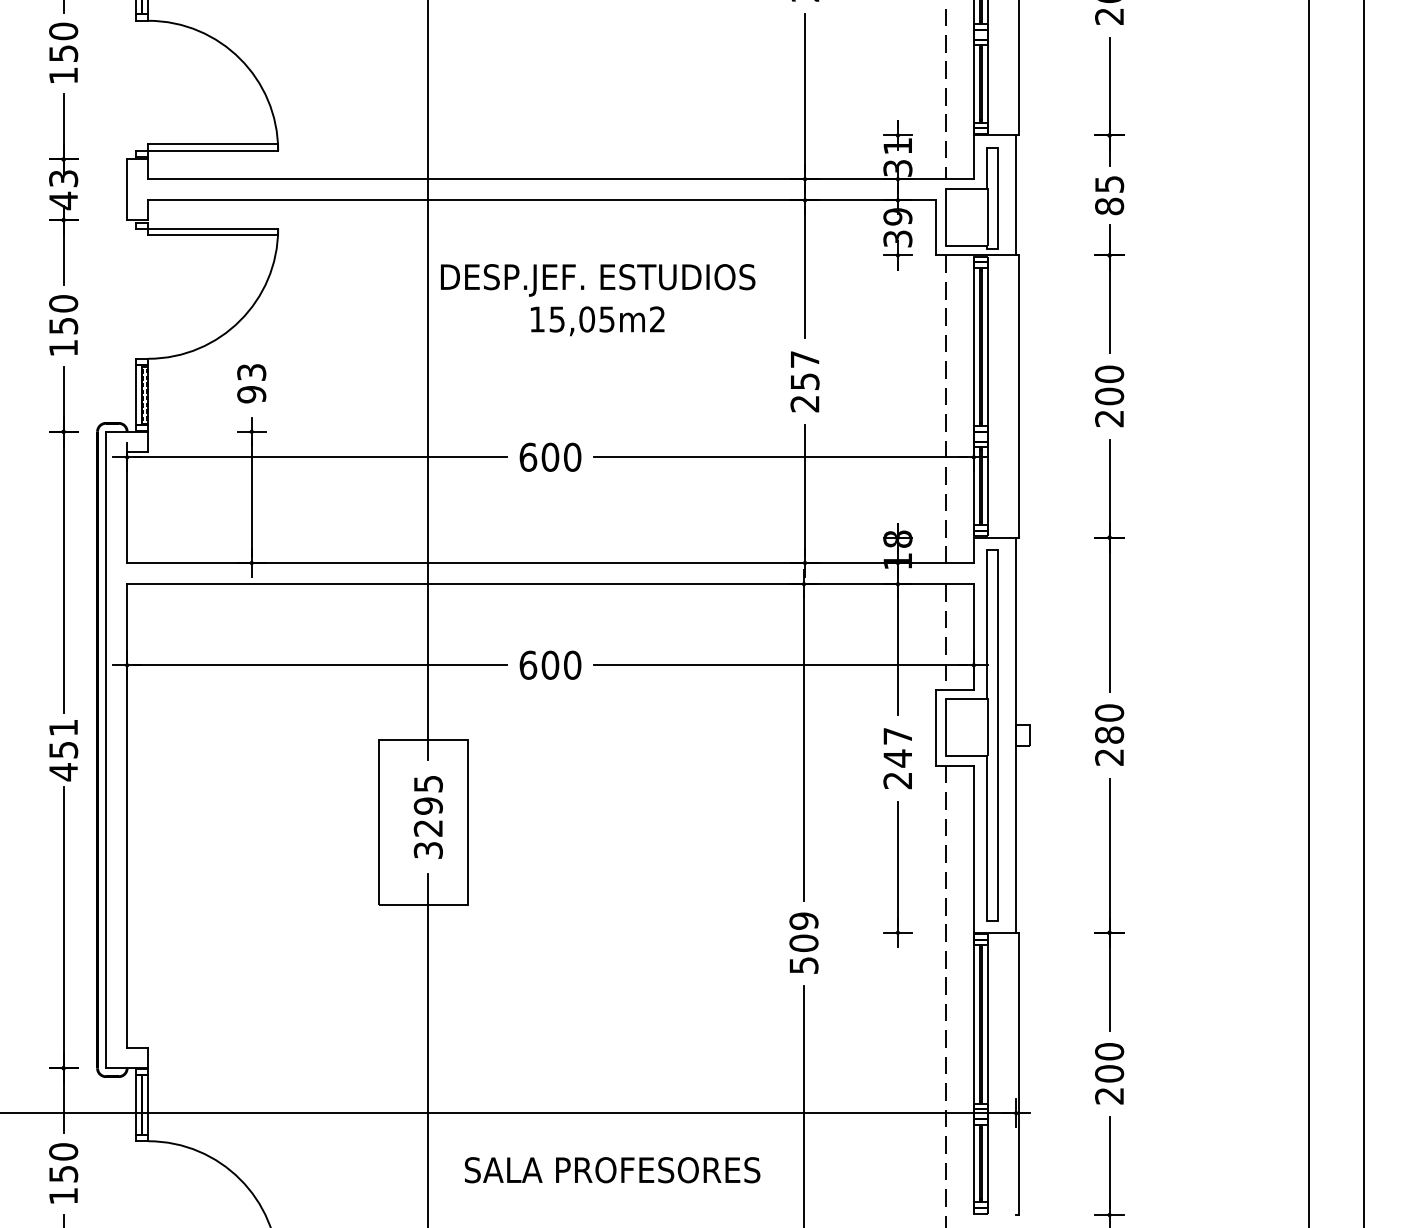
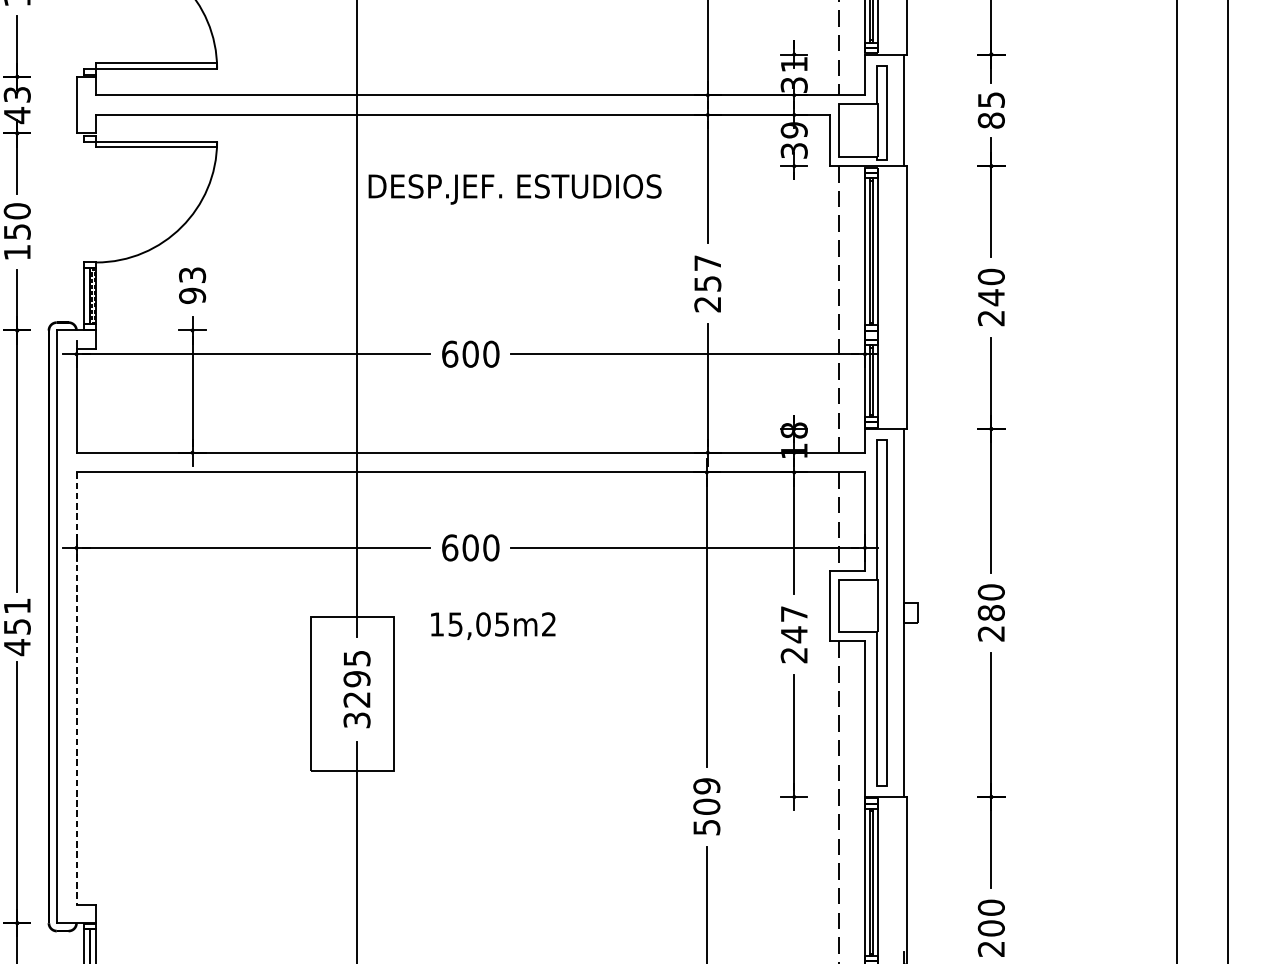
text: (597, 321) -> (493, 626), moved
text: (1109, 396) -> (991, 297), 200 -> 240
line: (127, 816) -> (76, 688), solid -> dashed

